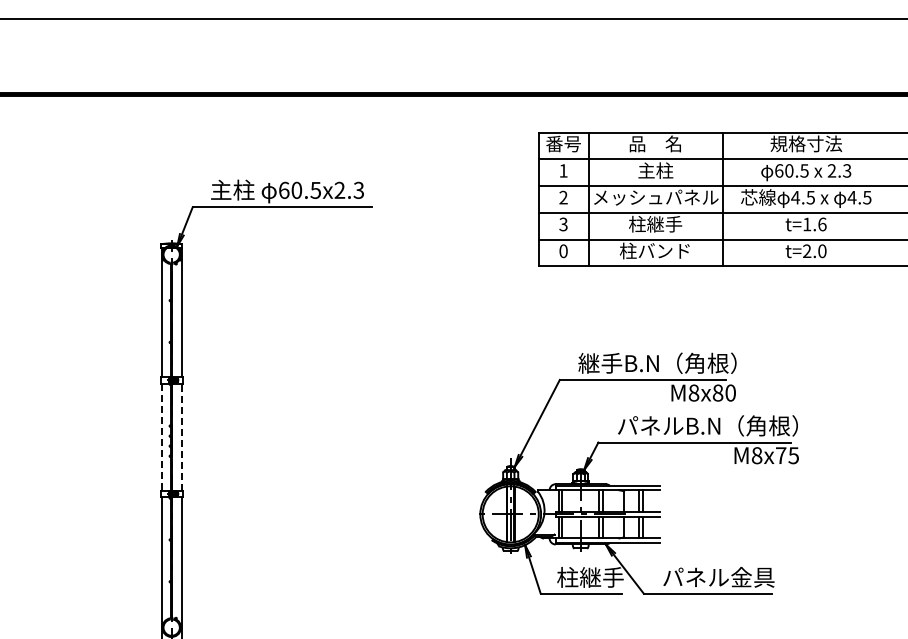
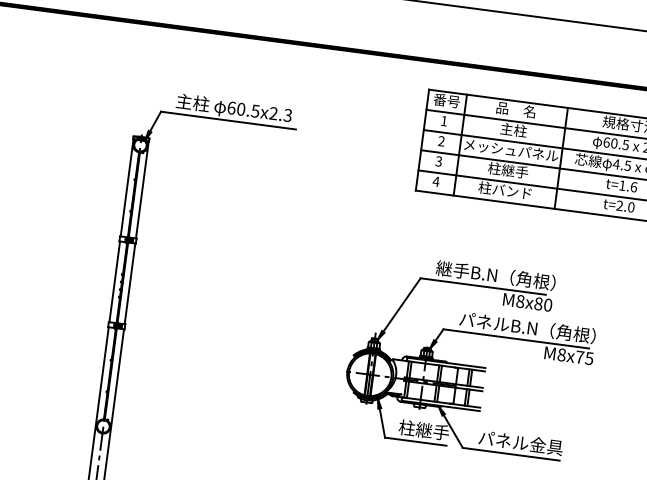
text: (563, 251) -> (436, 181), 0 -> 4
line: (161, 437) -> (114, 282), dashed -> solid
line: (181, 437) -> (129, 284), dashed -> solid

